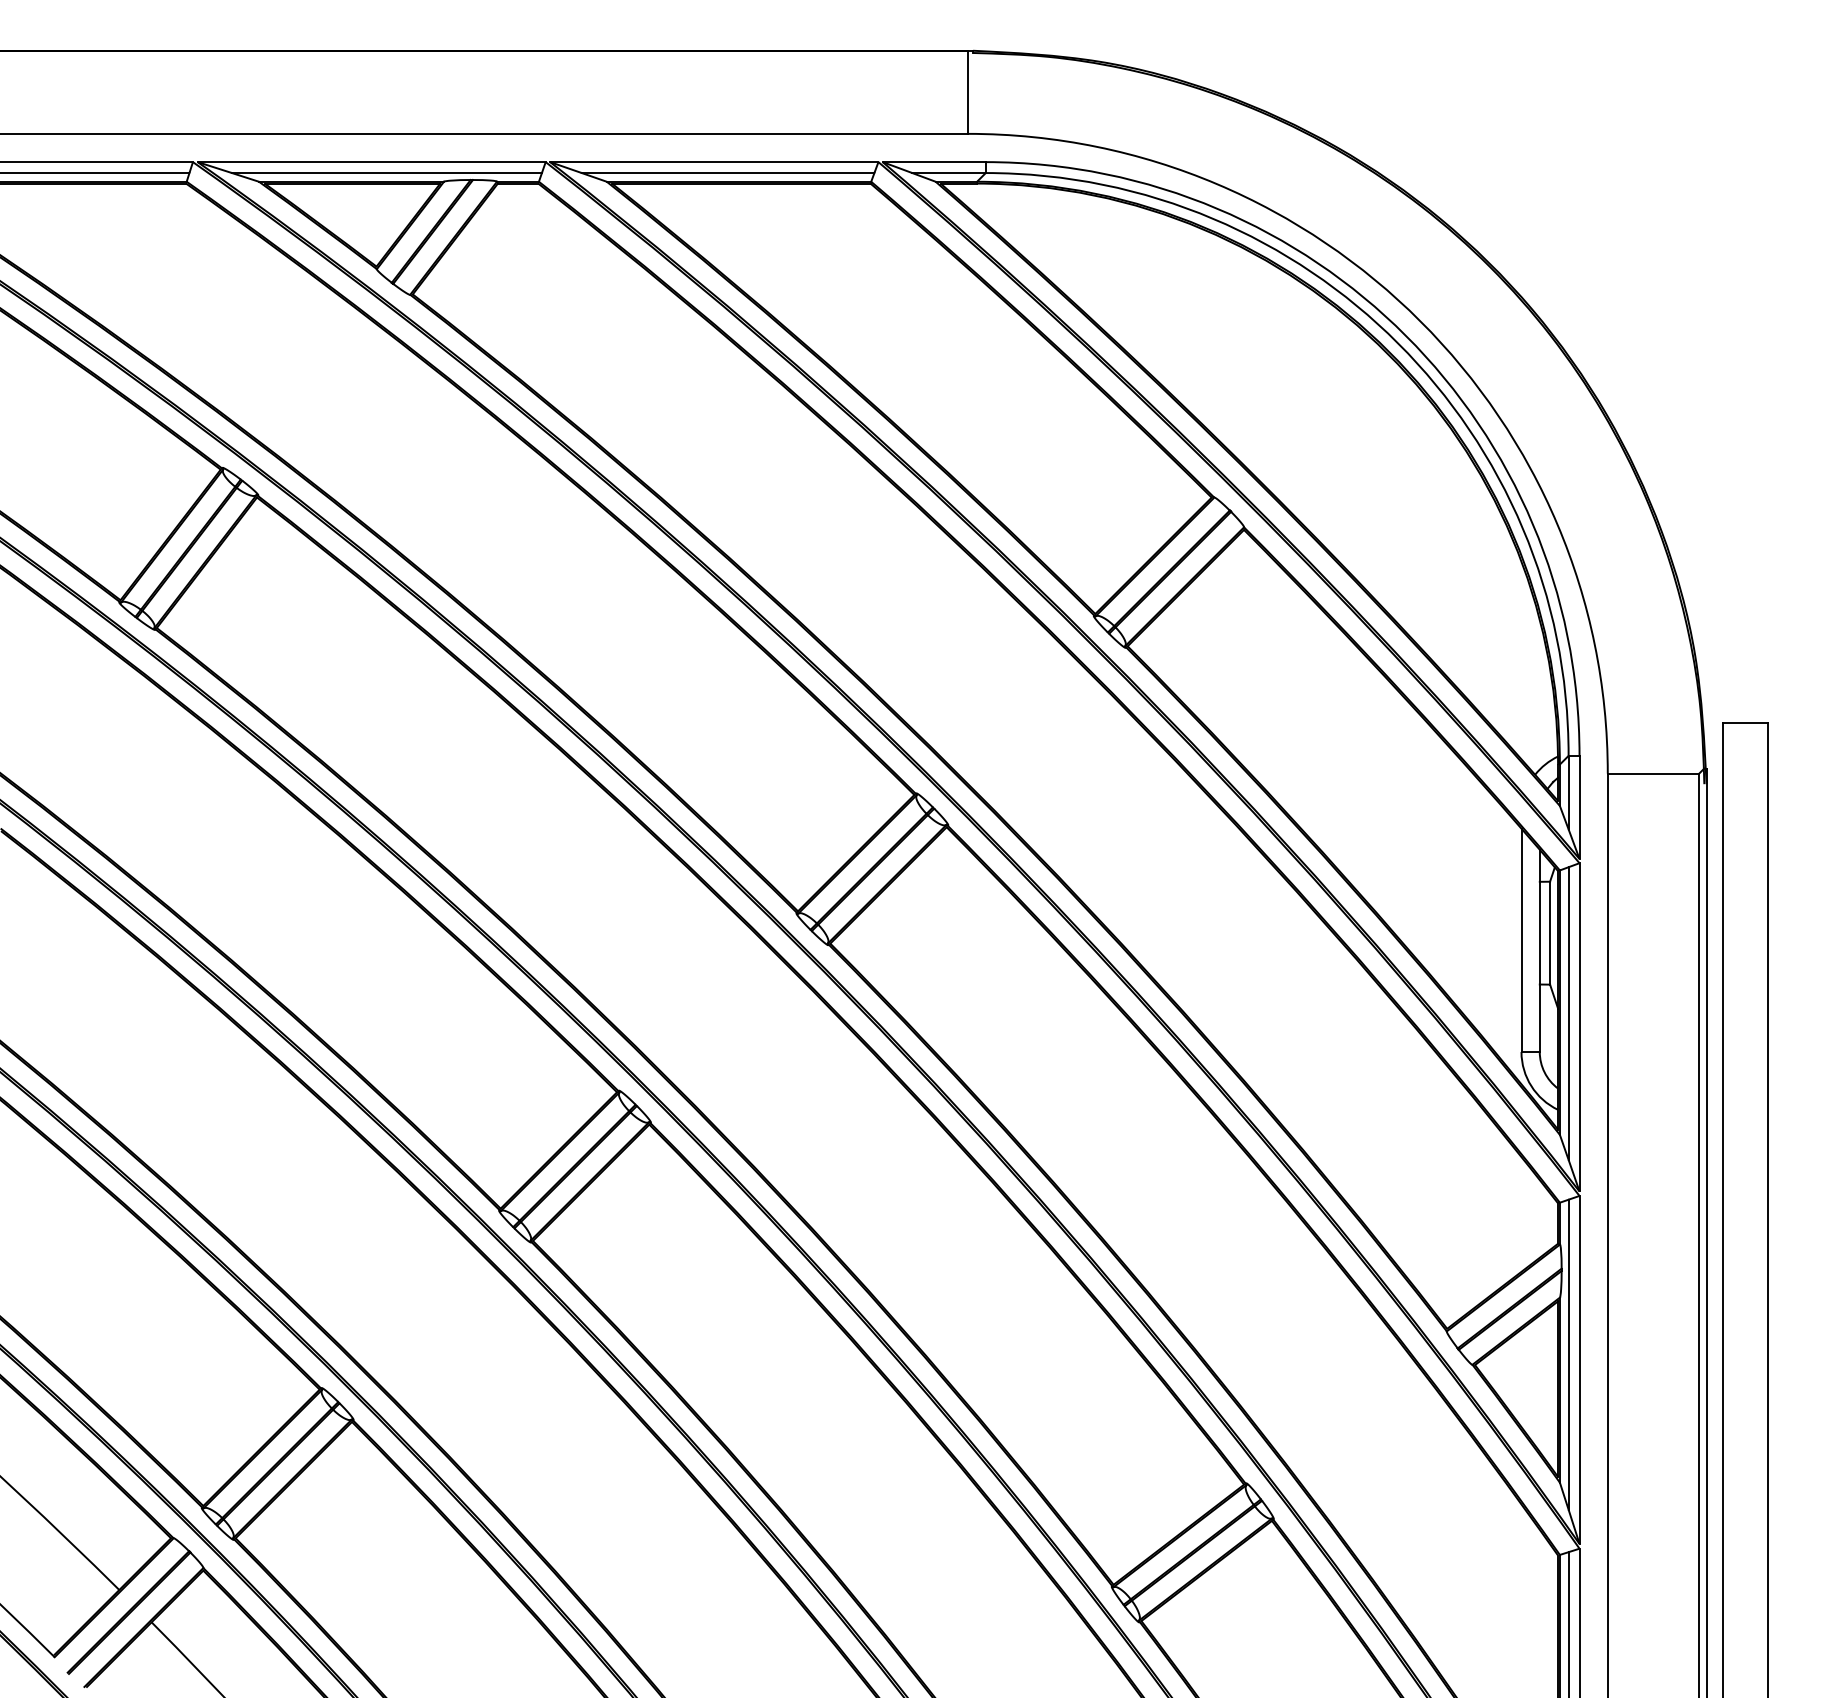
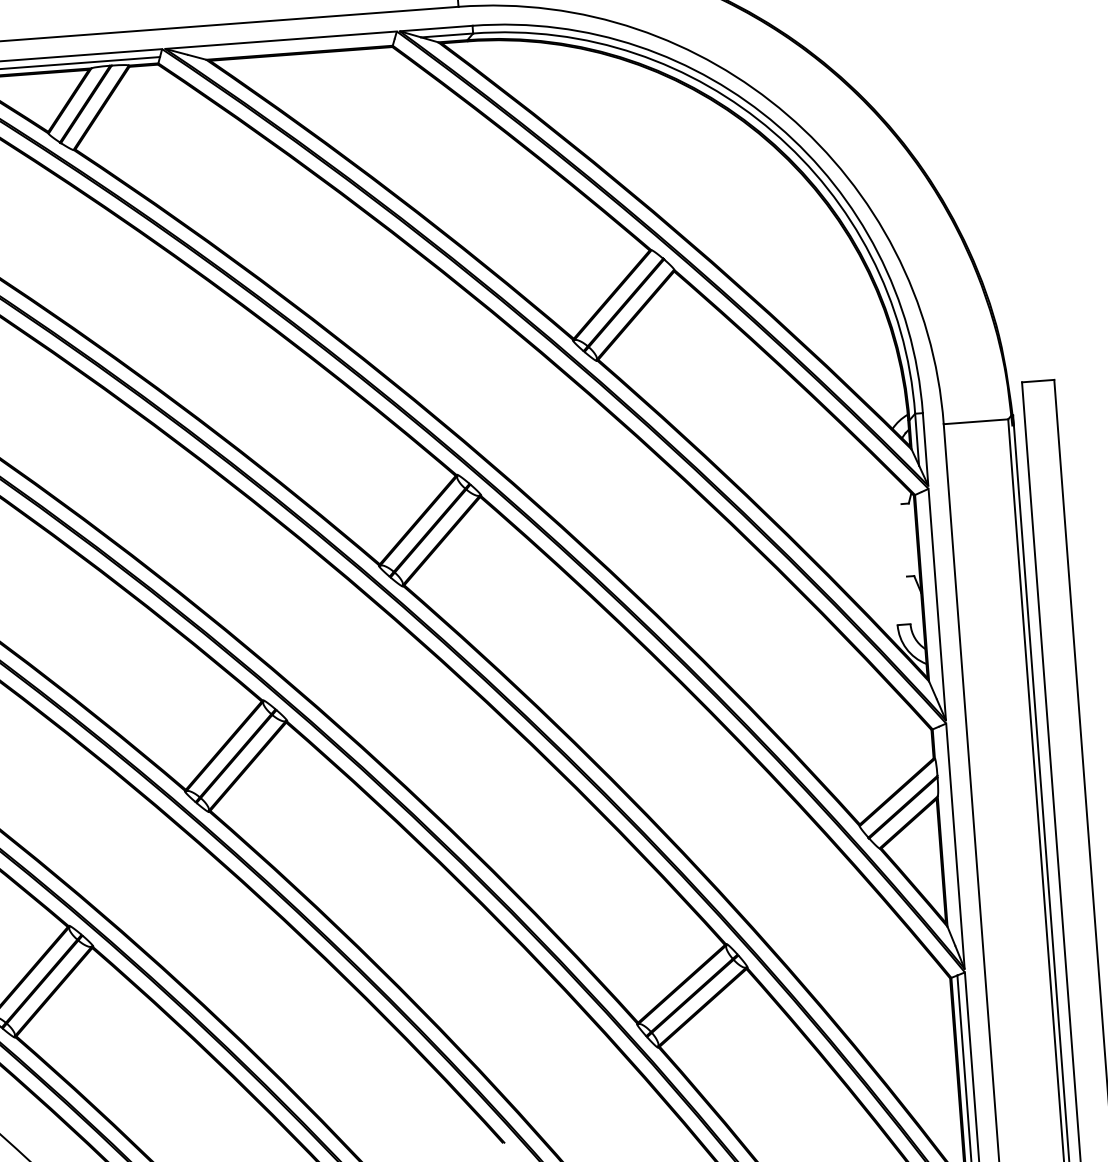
line: (727, 173) -> (290, 47), removed
line: (1550, 932) -> (911, 539), removed
line: (1521, 940) -> (891, 546), removed
line: (1539, 950) -> (904, 552), removed
line: (1568, 1013) -> (928, 595), removed
line: (1568, 1354) -> (946, 836), removed

